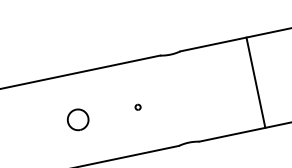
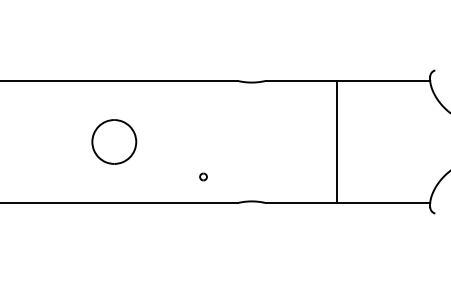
line: (255, 82) -> (336, 141), moved
part: (137, 106) -> (203, 176), moved
part: (78, 119) -> (114, 141), size x1.6

